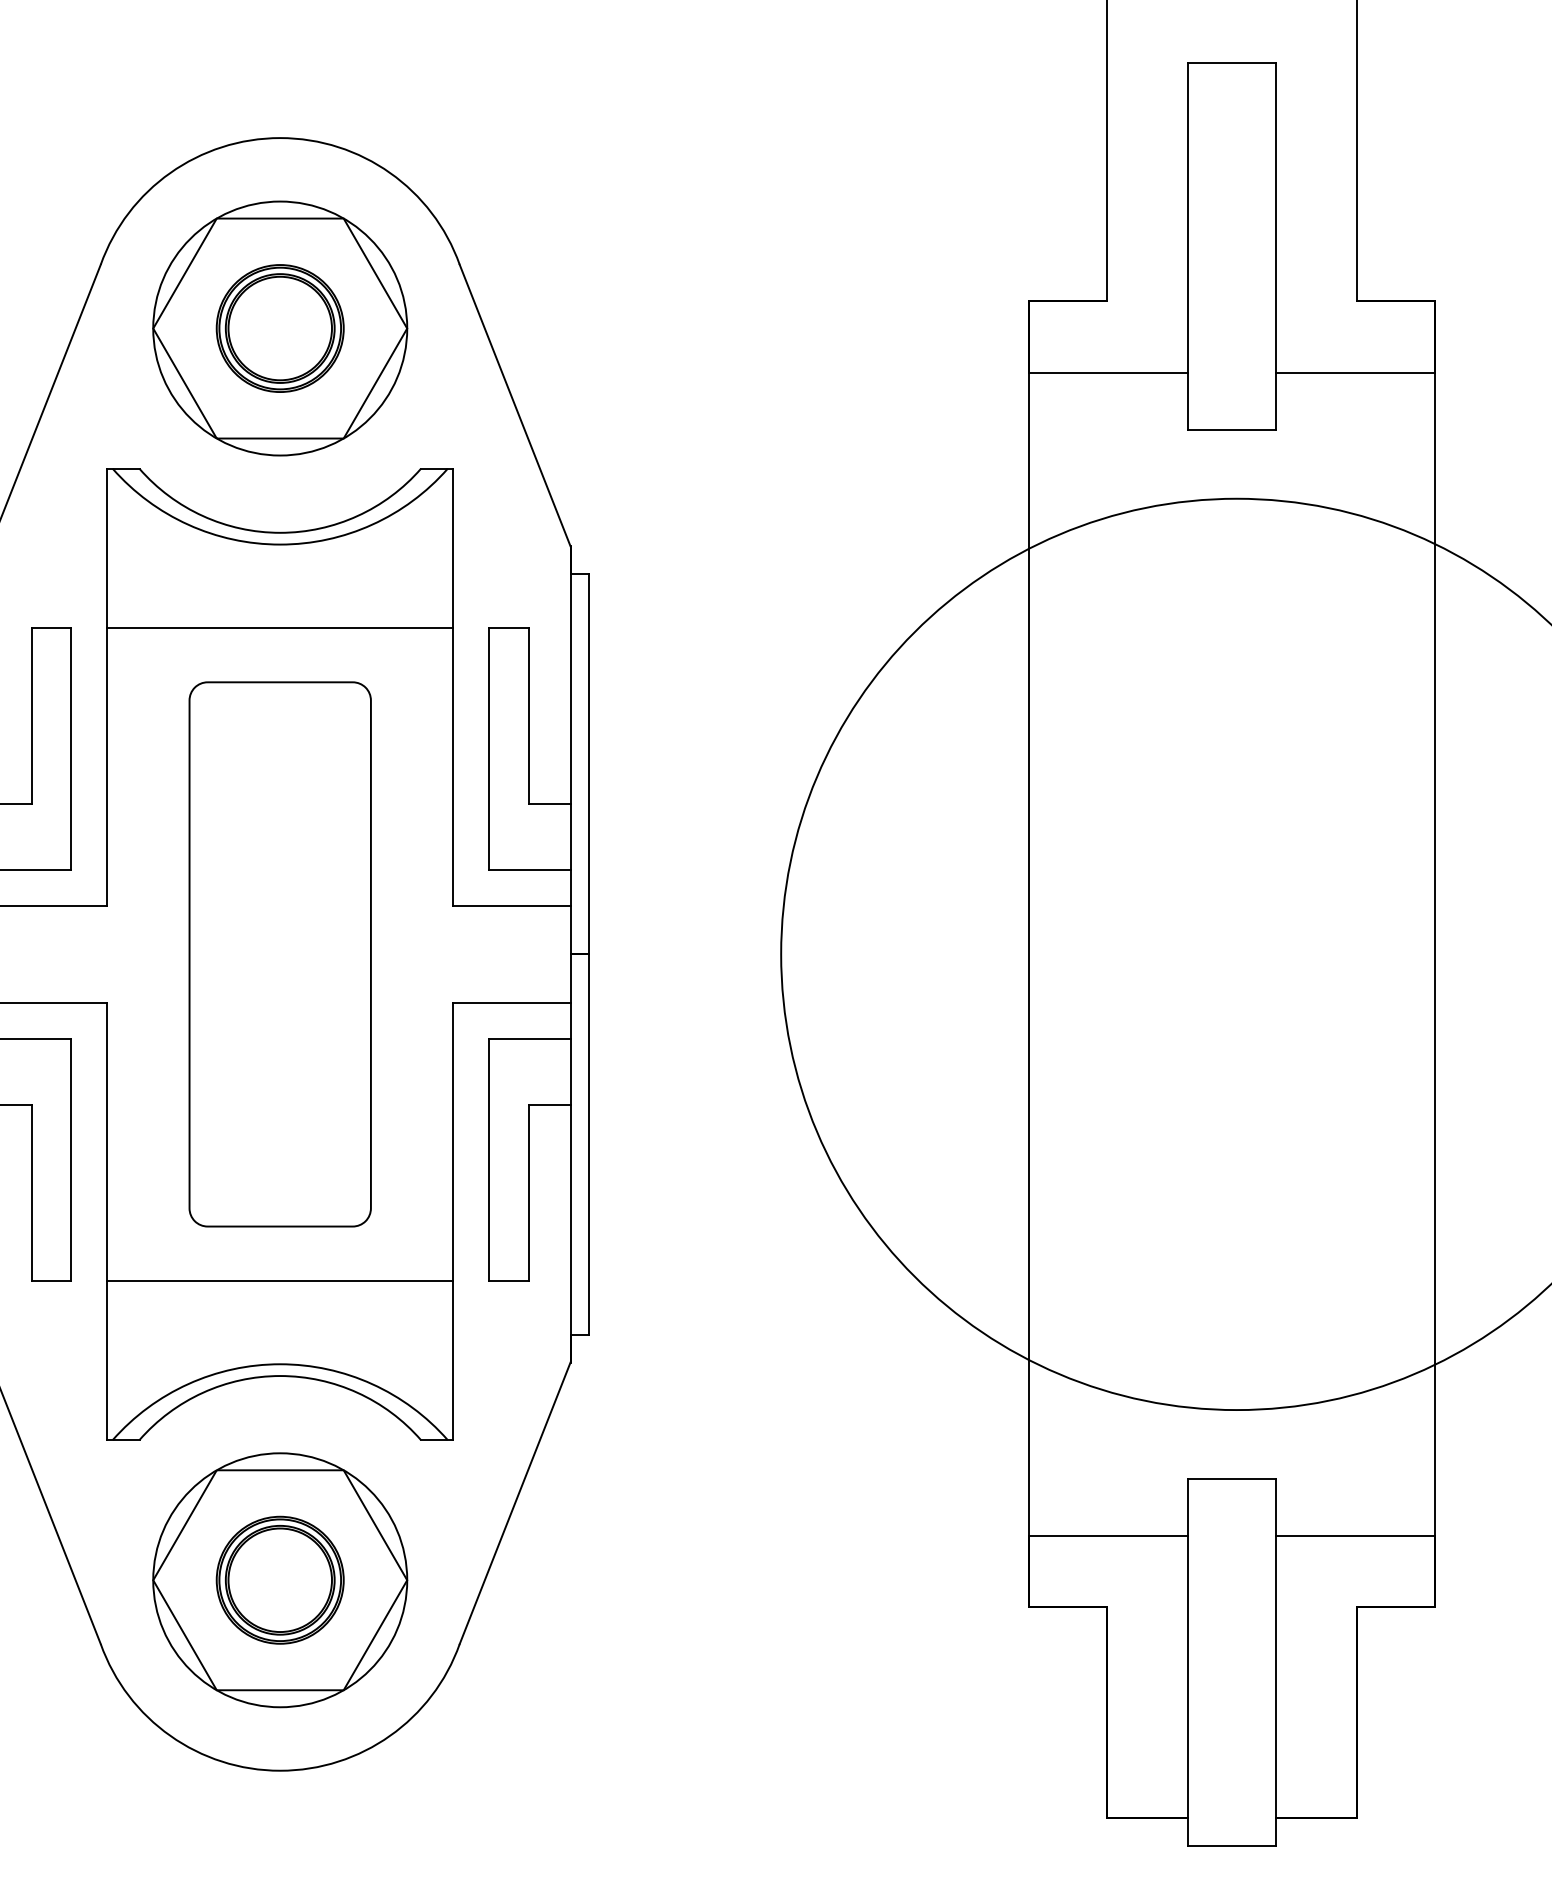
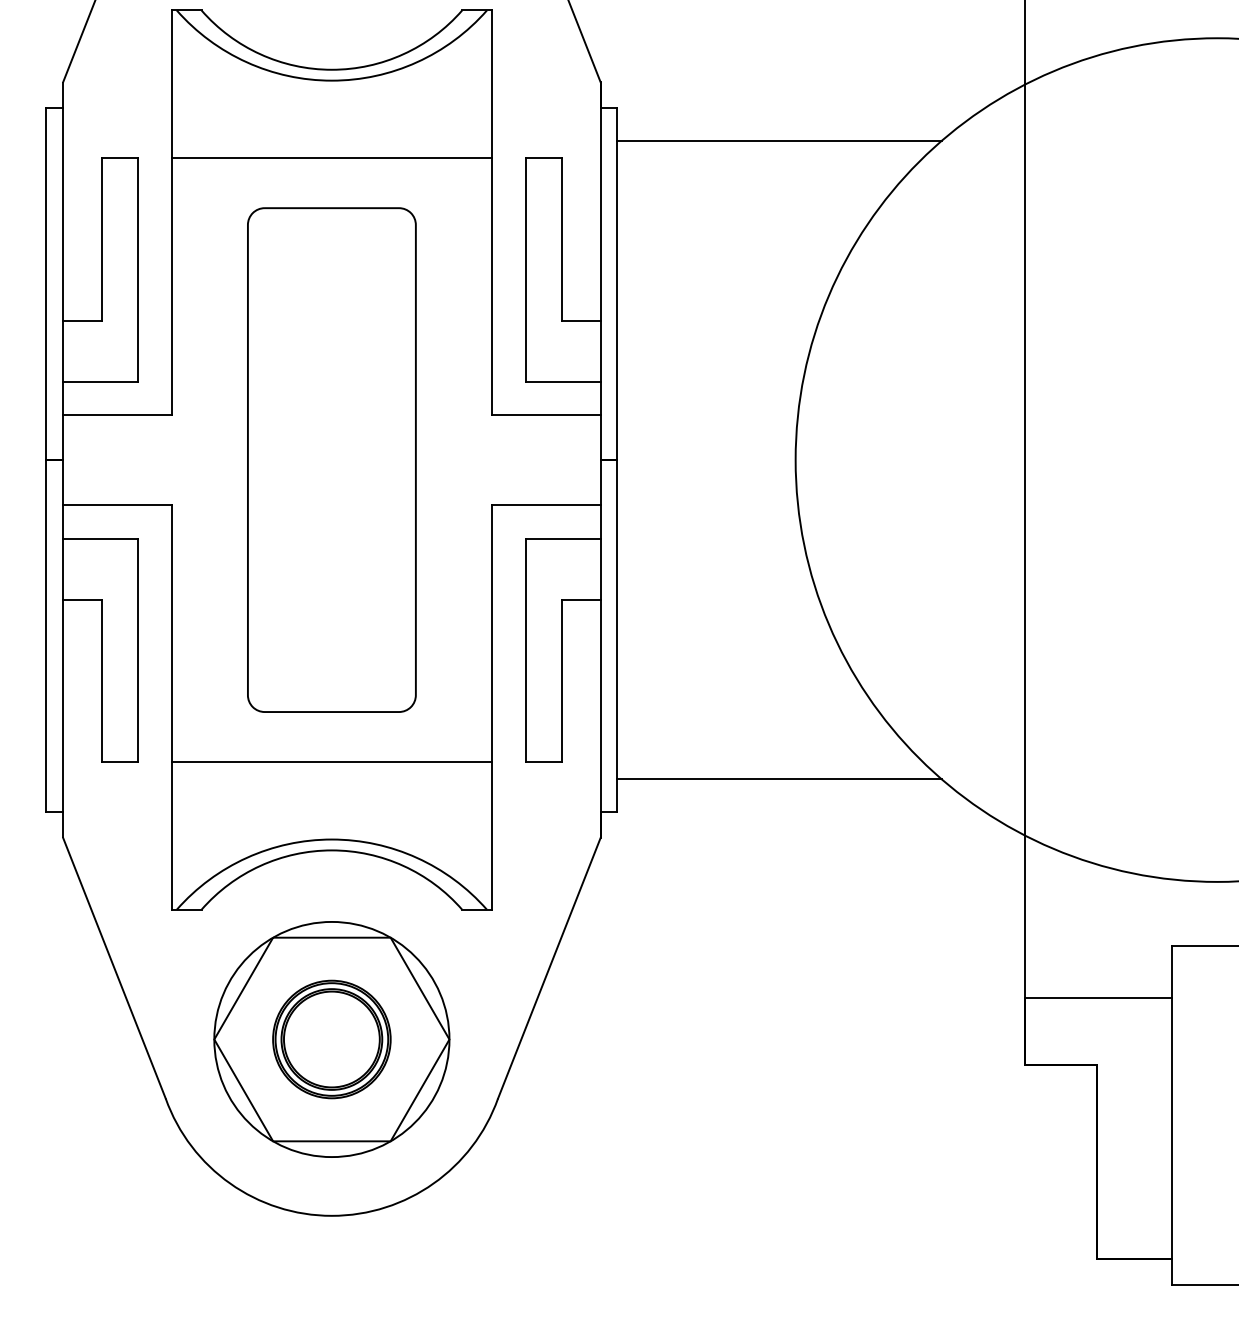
line: (763, 609) -> (779, 140), added
line: (763, 1299) -> (779, 779), added

